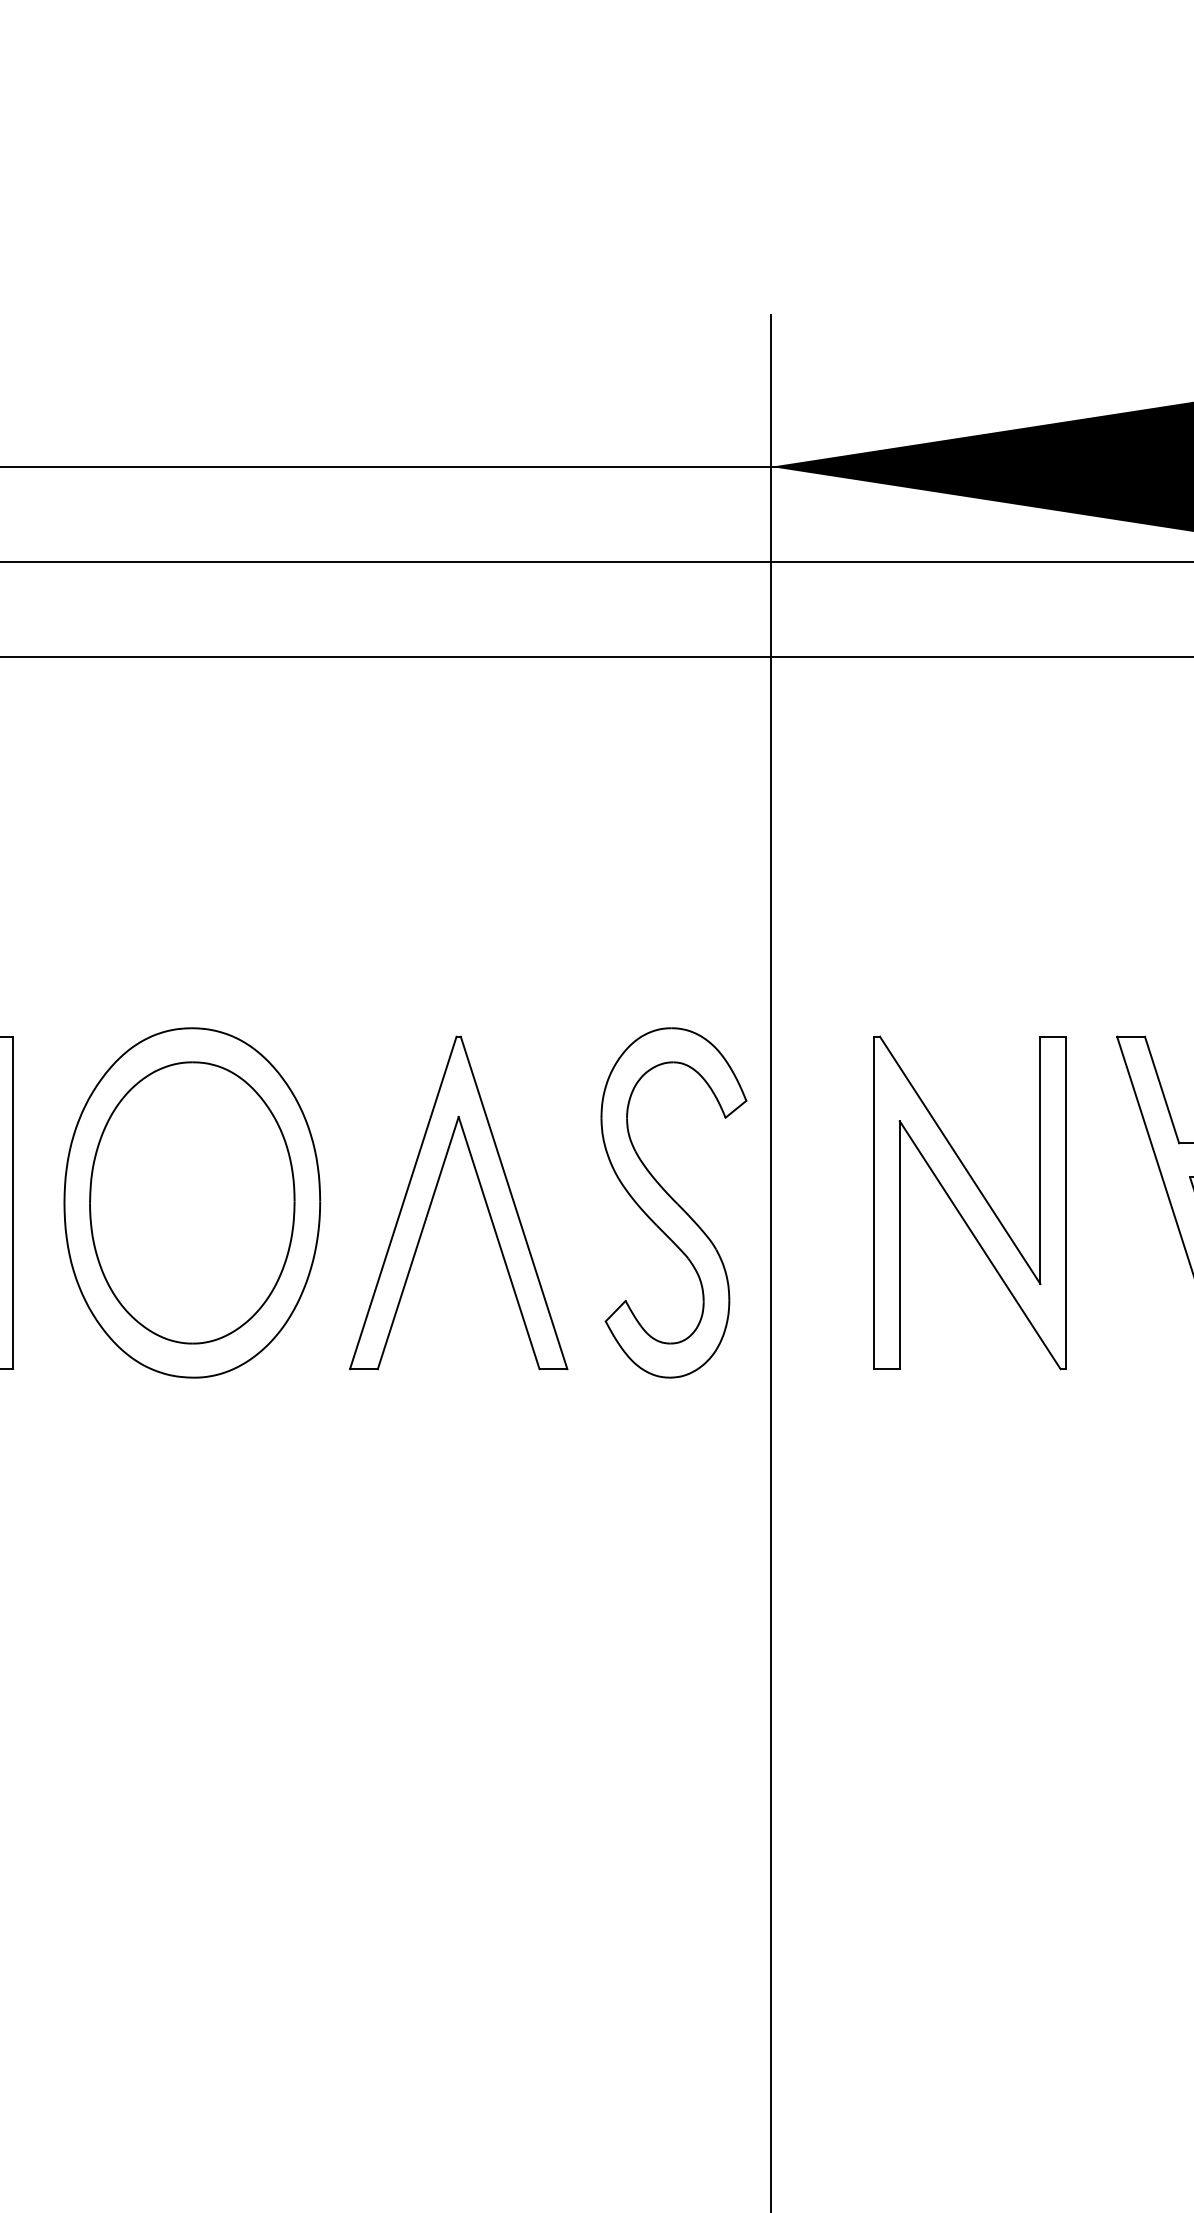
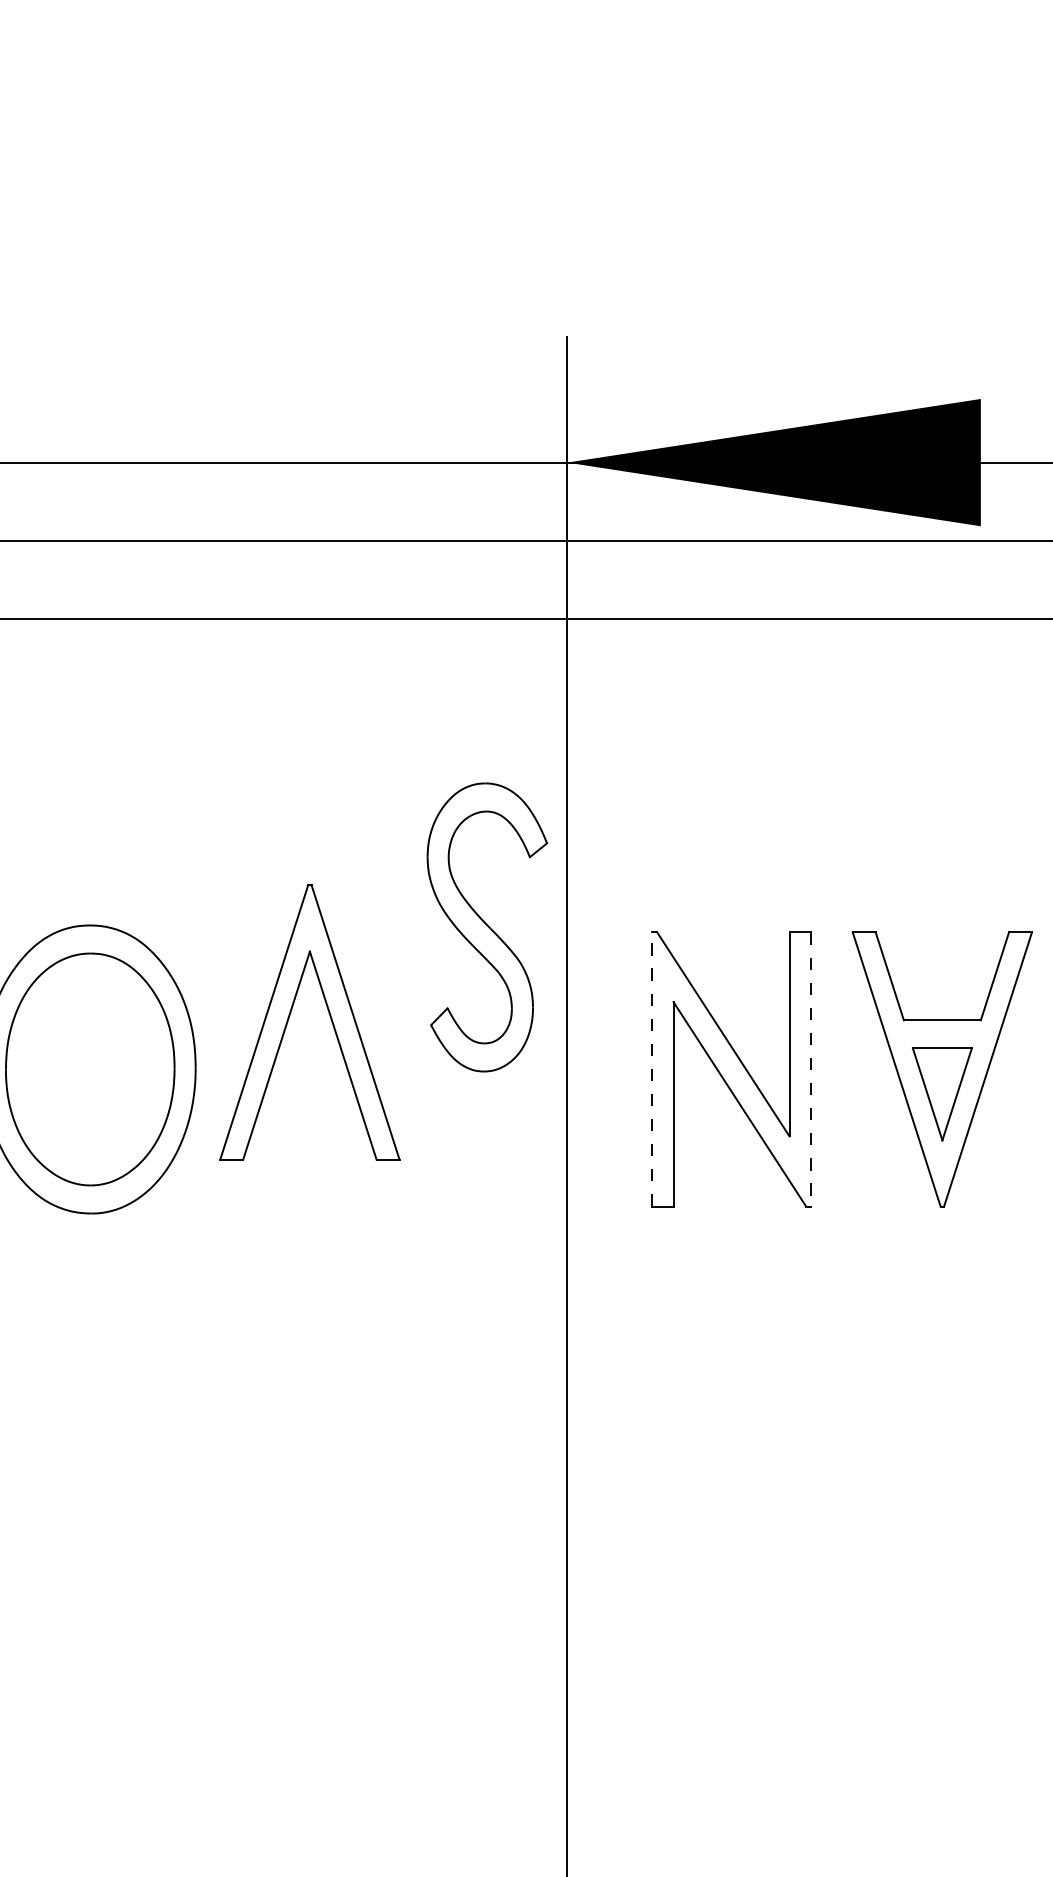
part: (433, 1199) -> (289, 1019), moved
part: (674, 1202) -> (487, 927), moved
line: (874, 1202) -> (652, 1069), solid -> dashed
line: (1065, 1204) -> (810, 1070), solid -> dashed

